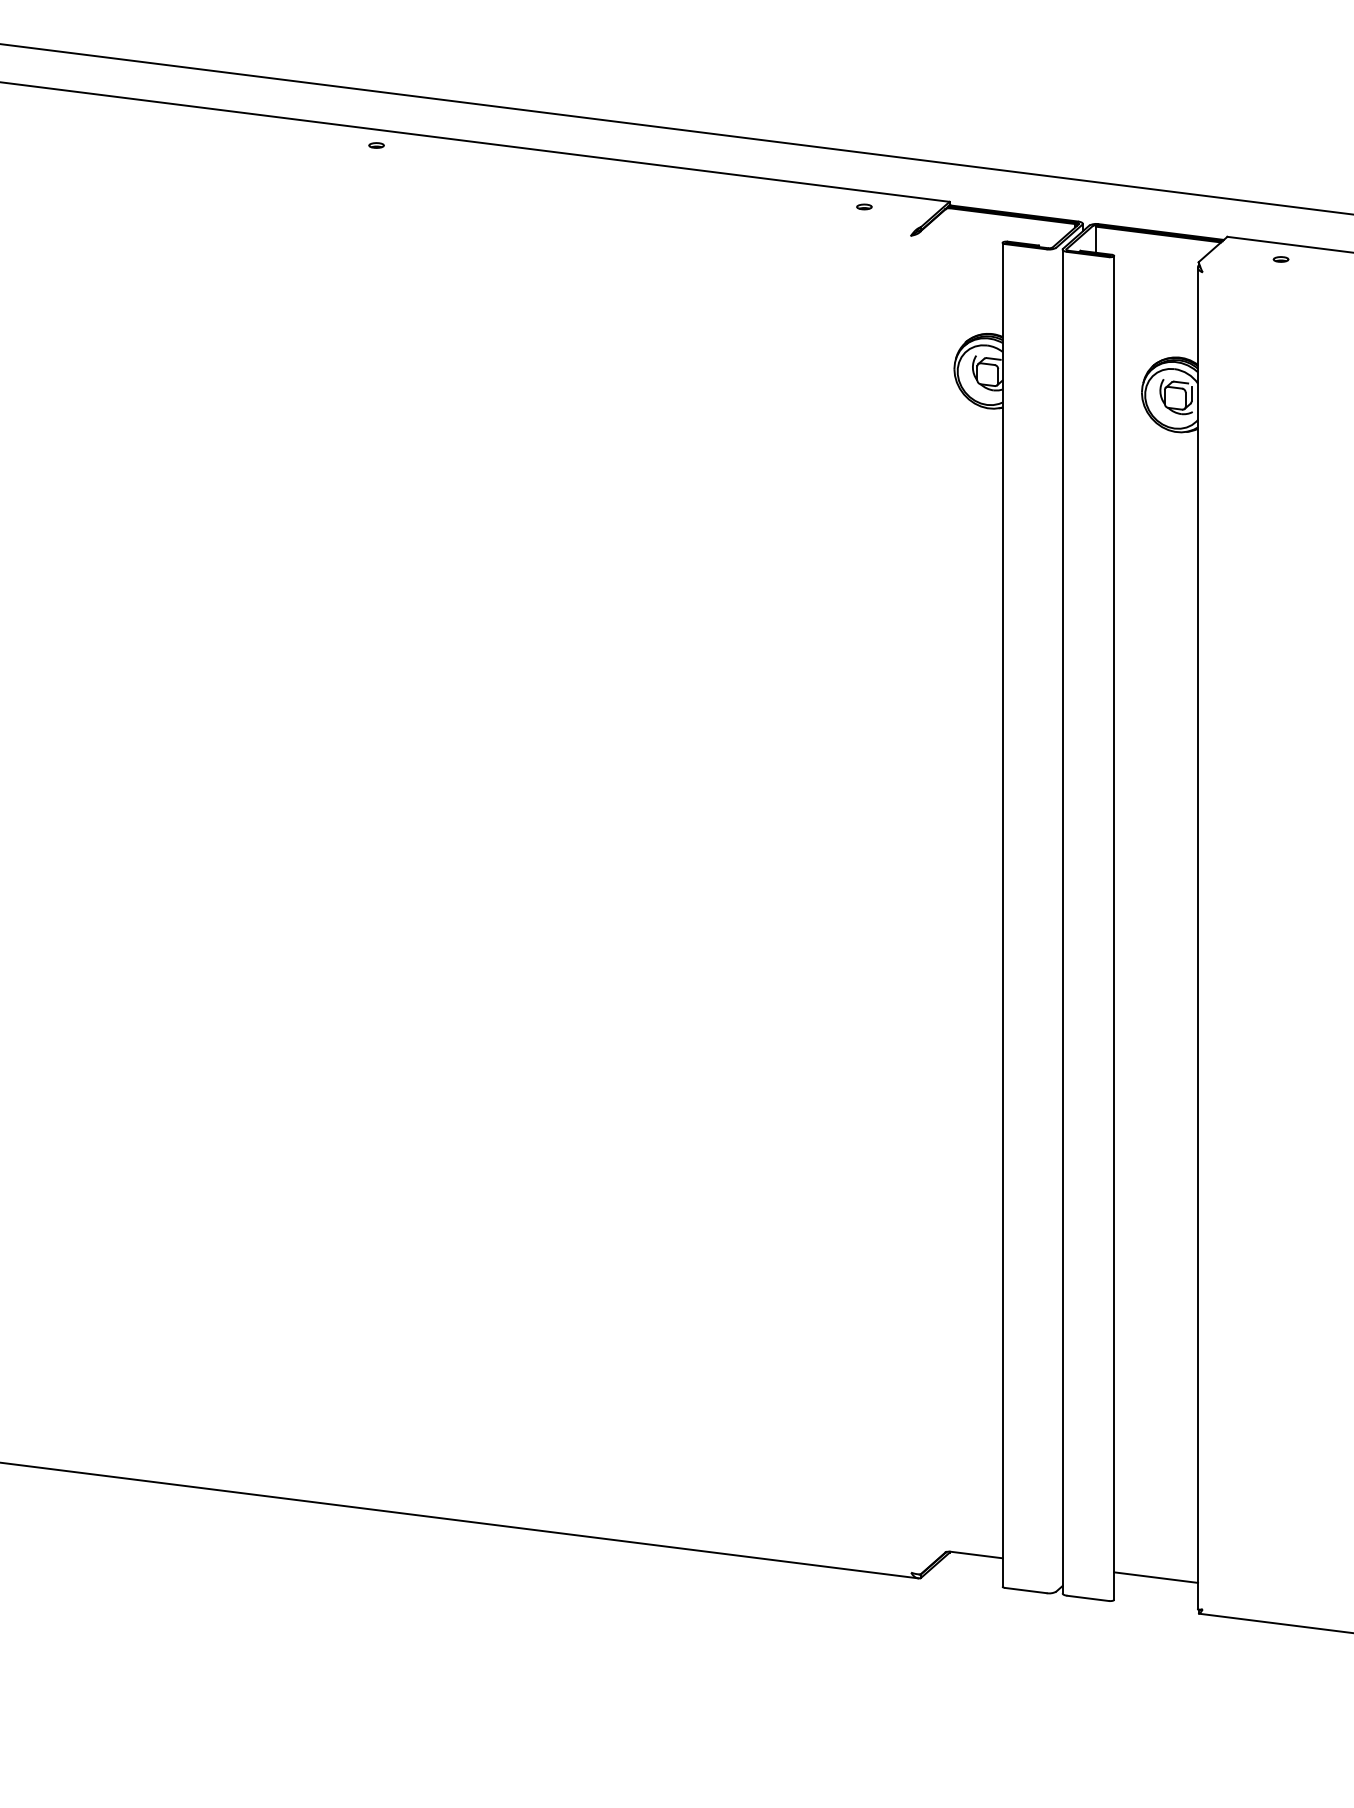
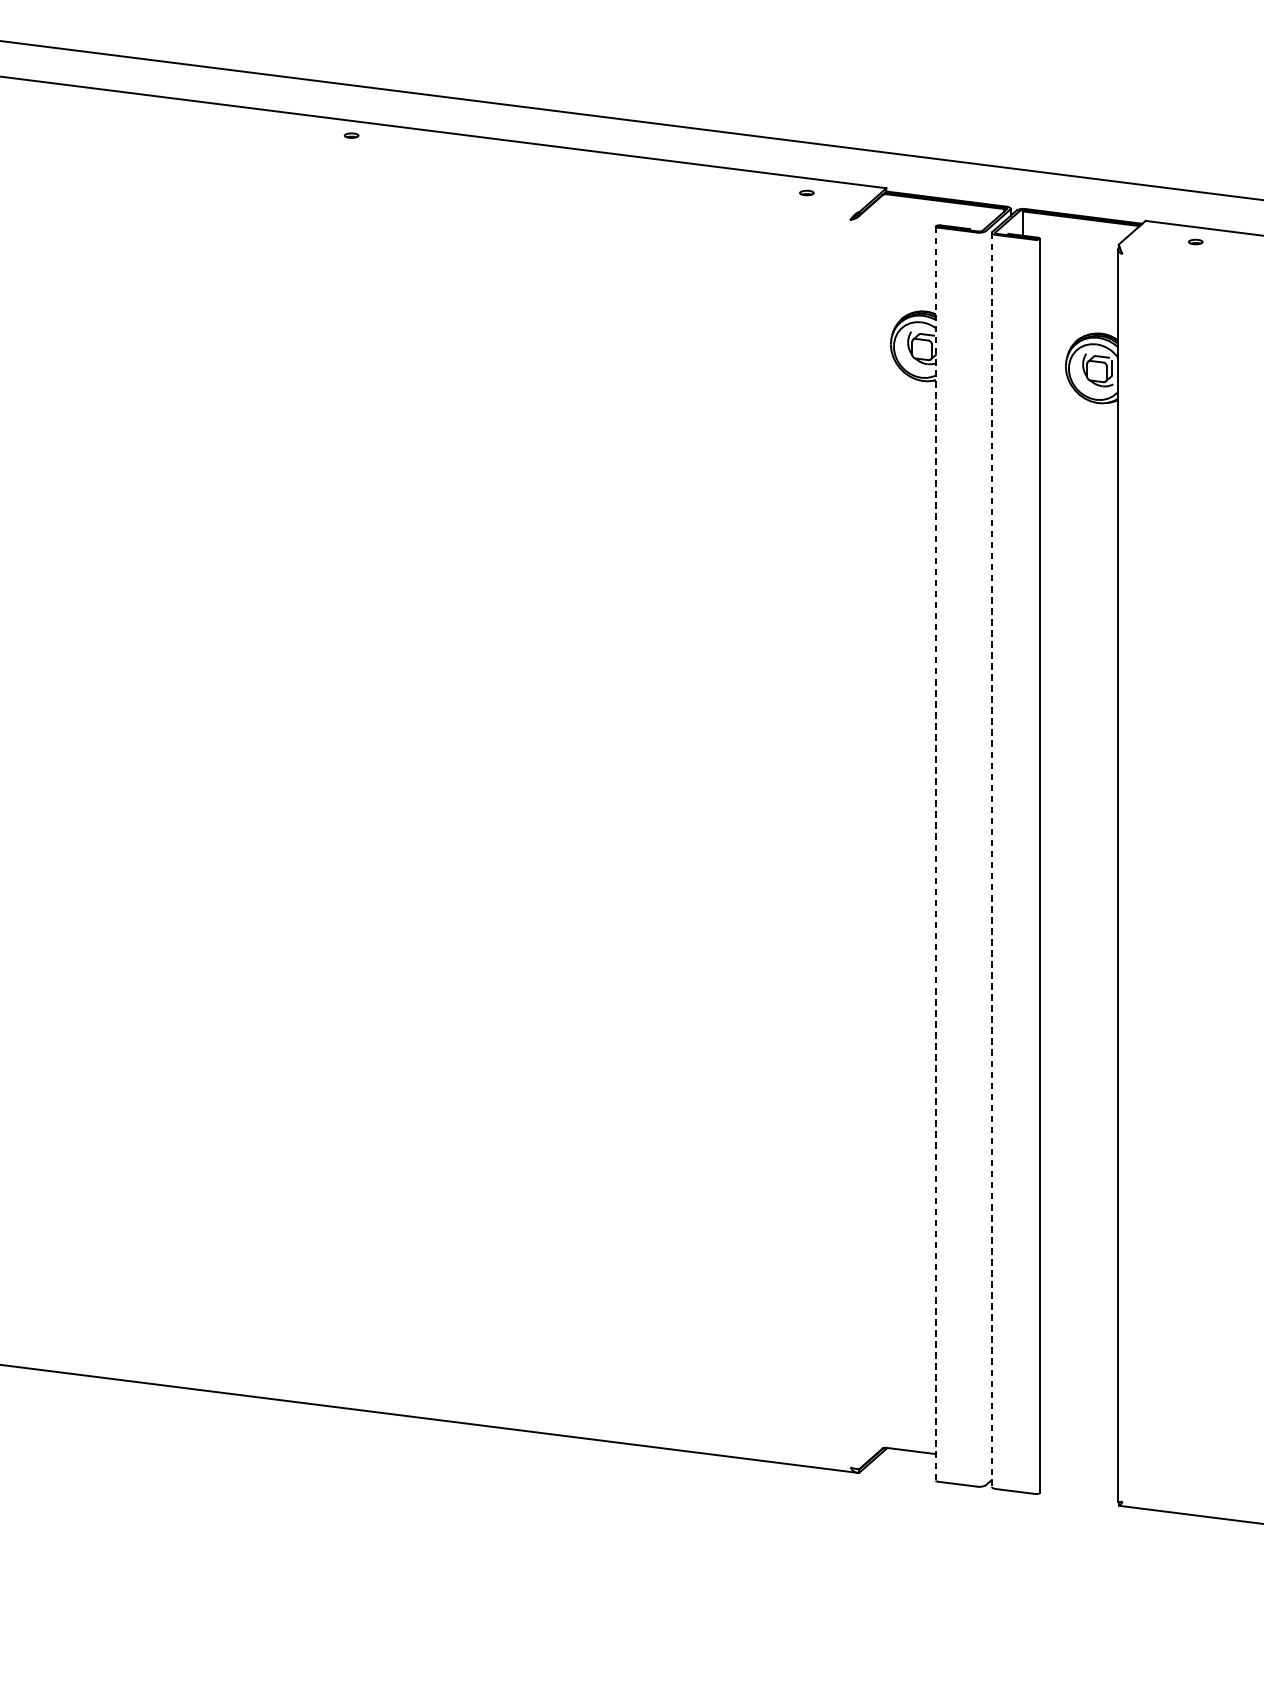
line: (1002, 914) -> (935, 853), solid -> dashed
line: (1062, 921) -> (991, 859), solid -> dashed
line: (1156, 1577) -> (1079, 1472), removed

